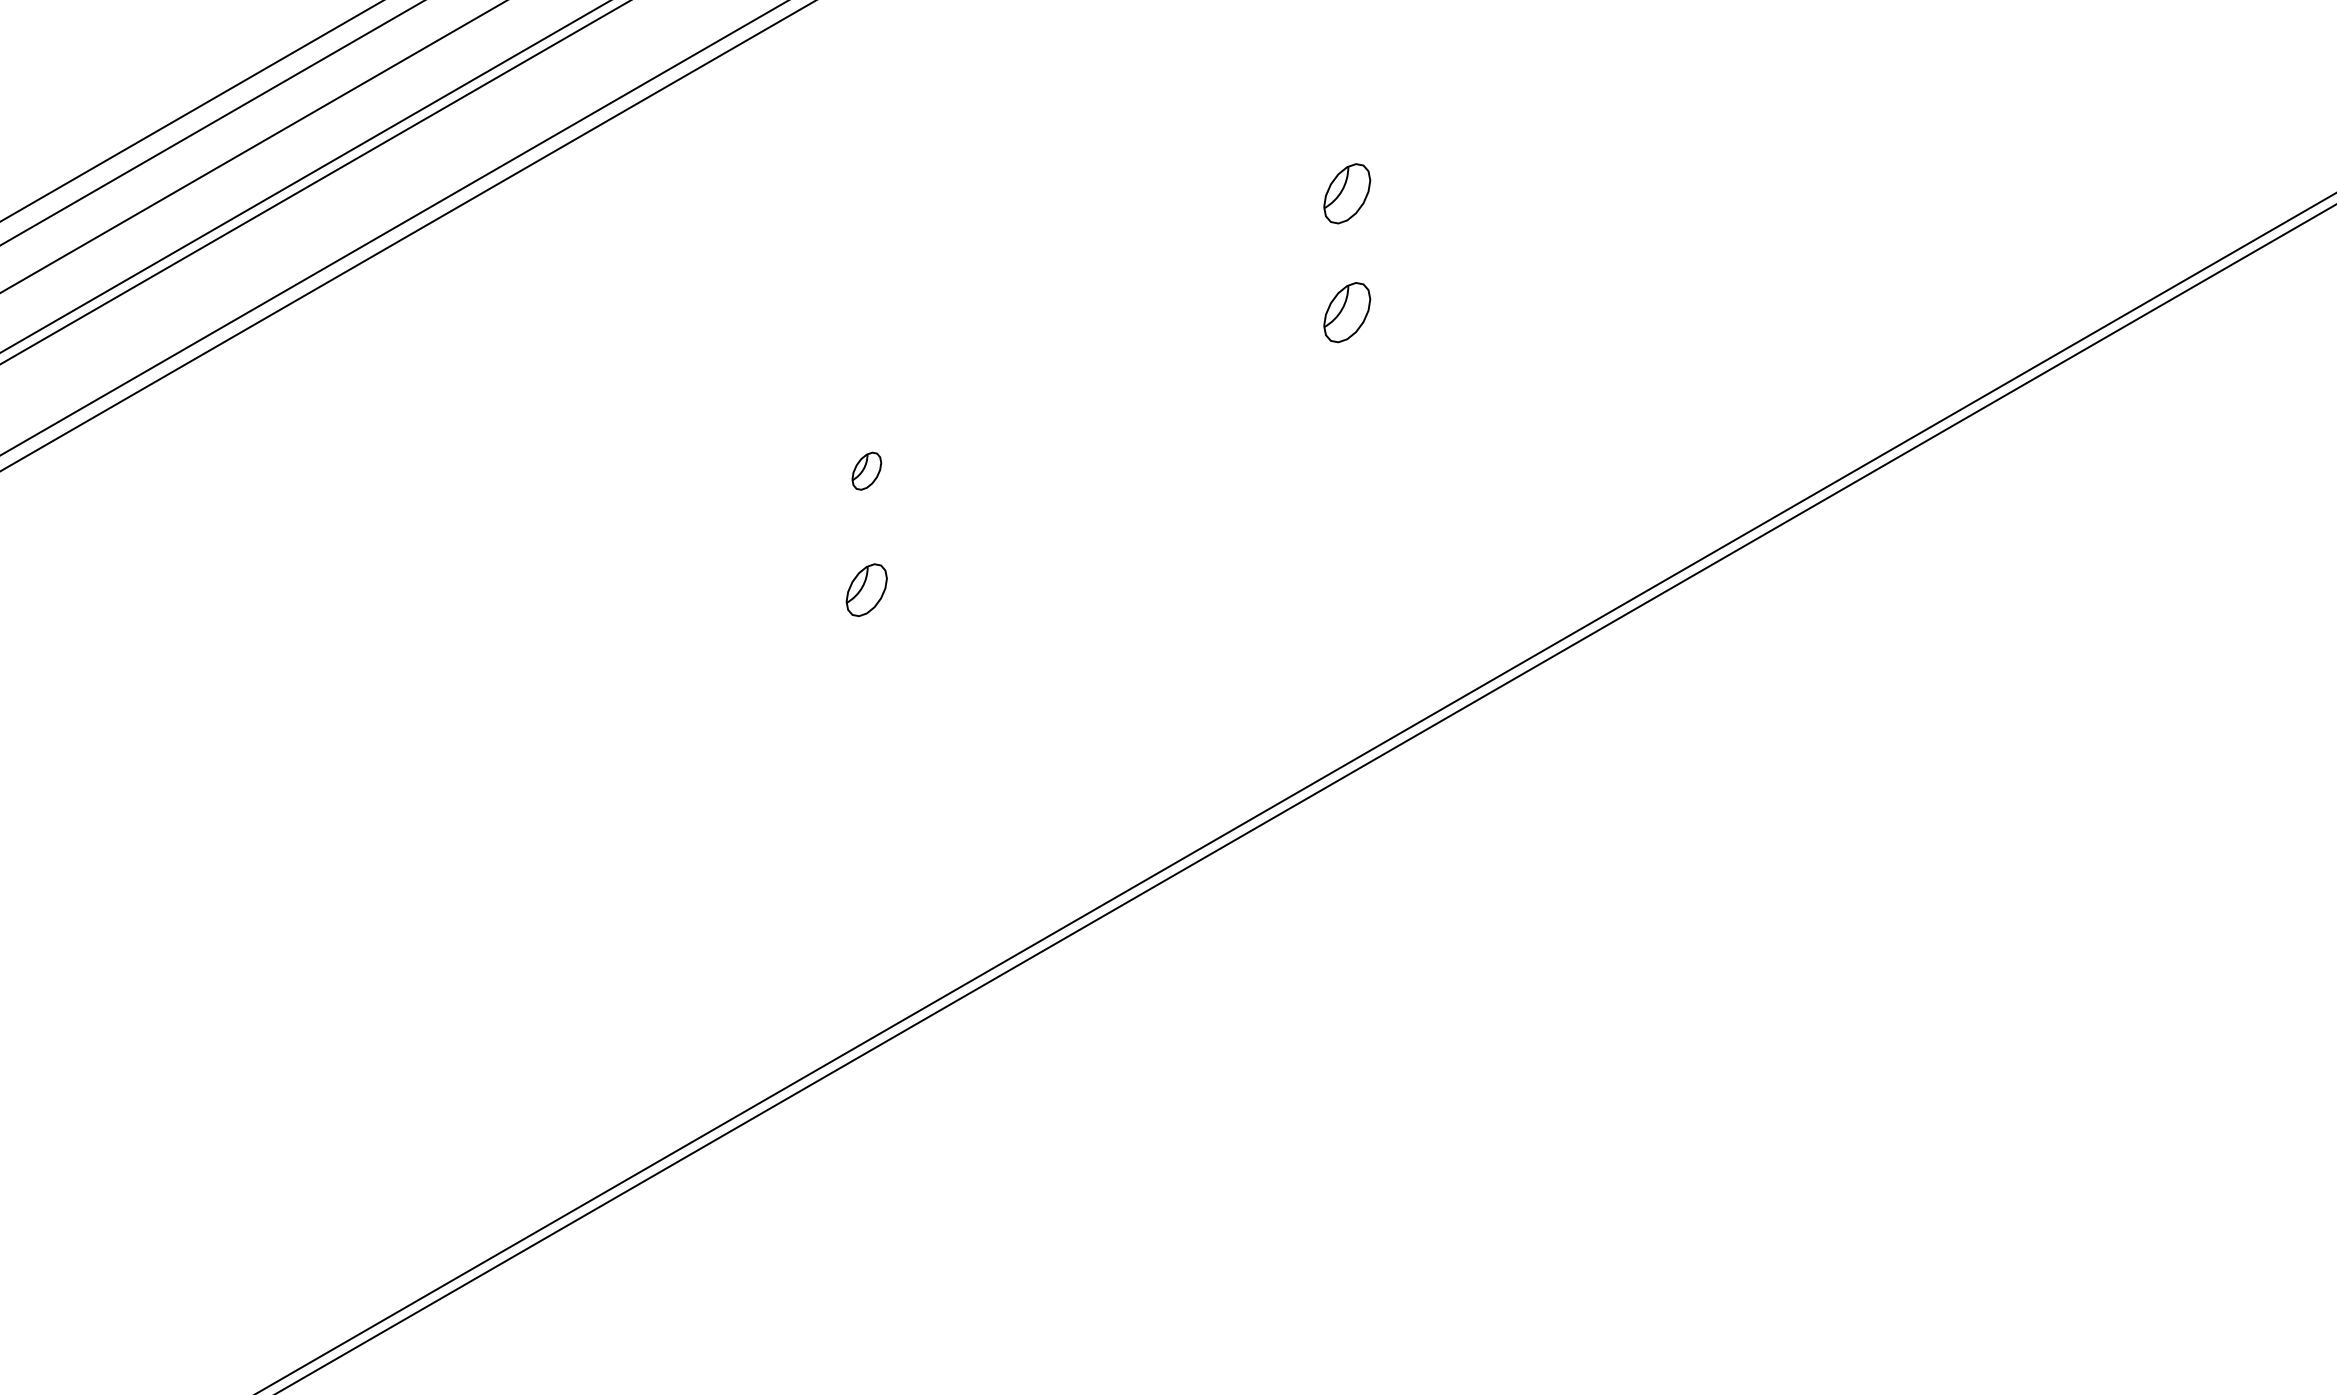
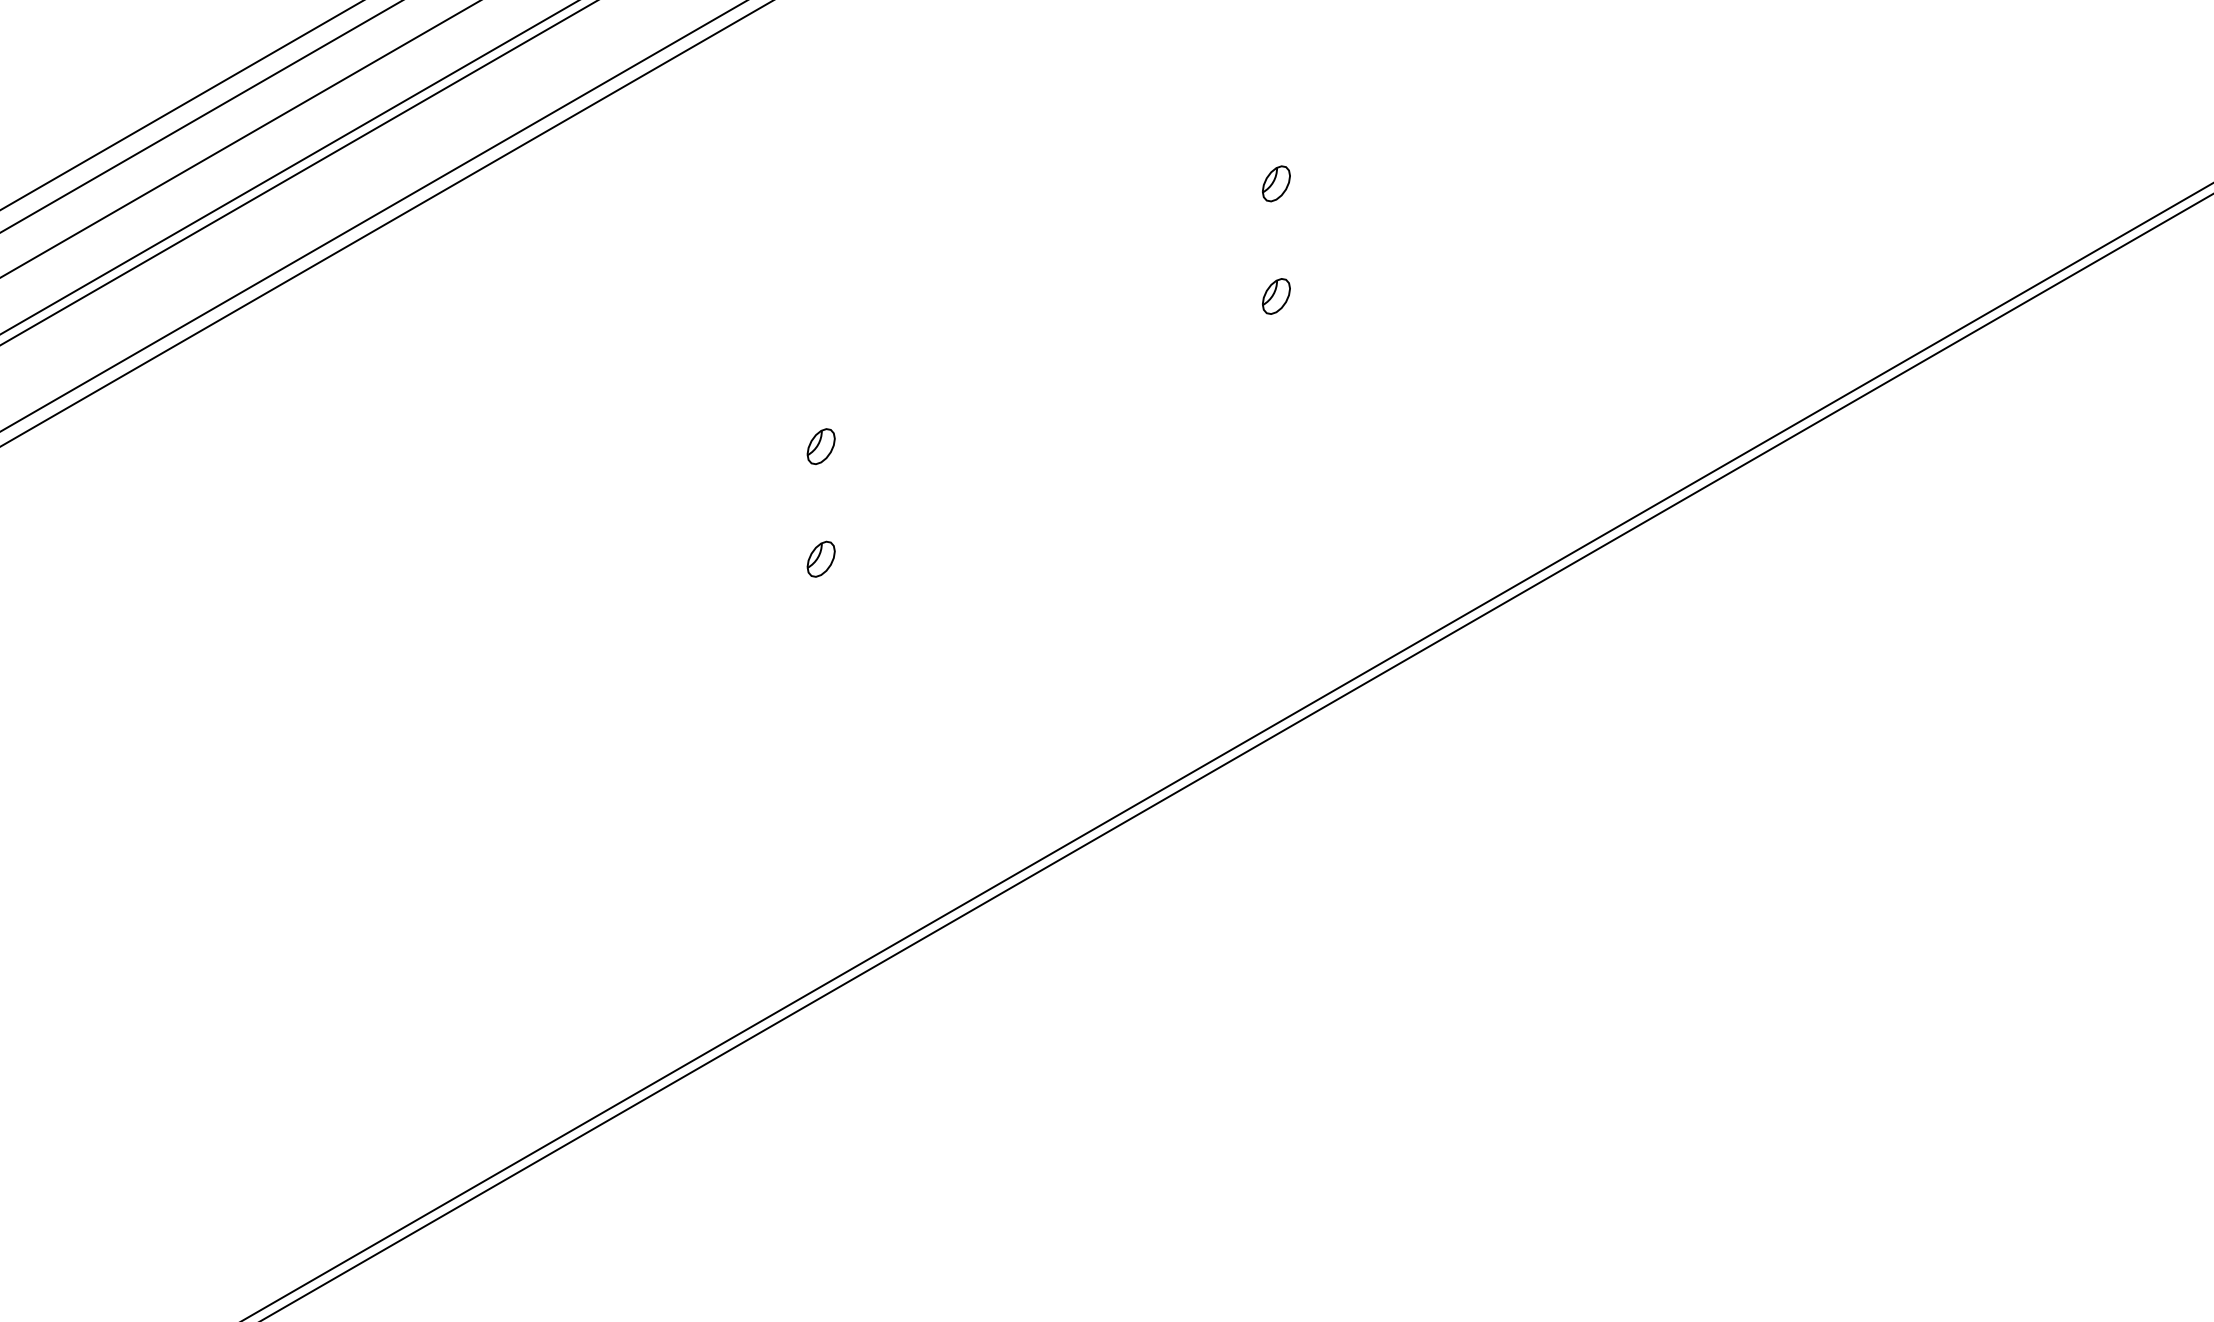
part: (1347, 193) -> (1276, 183), size x0.62
part: (1347, 312) -> (1276, 296), size x0.62
part: (866, 589) -> (820, 558), size x0.71

